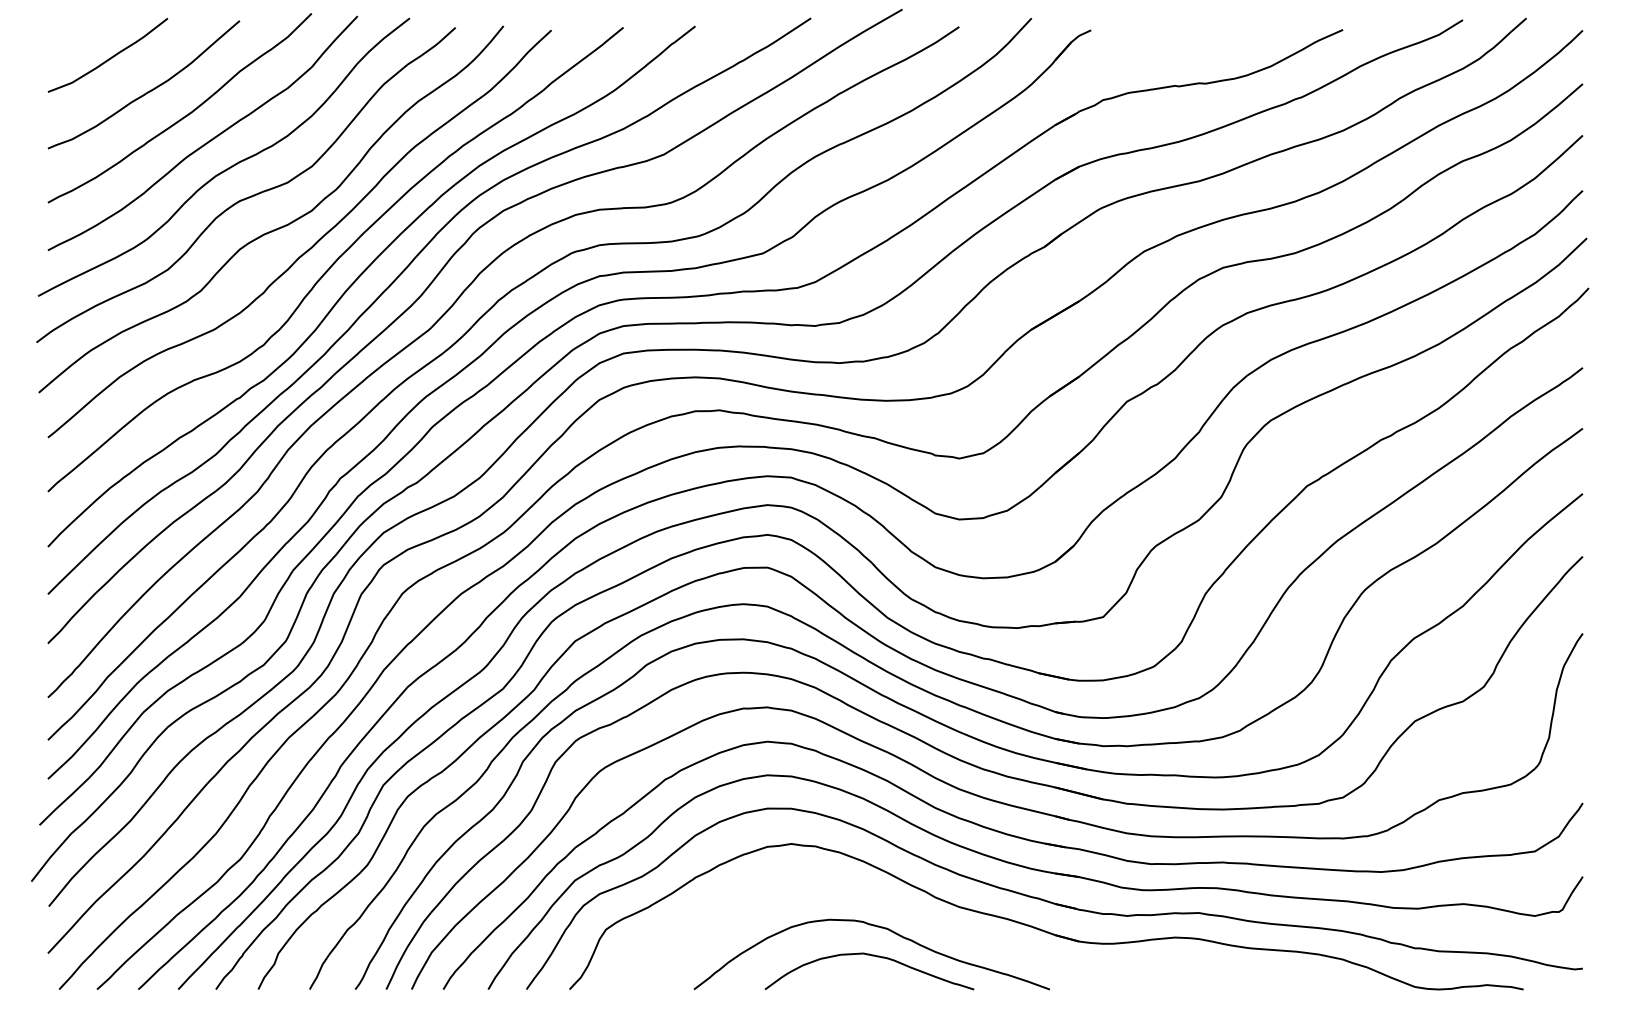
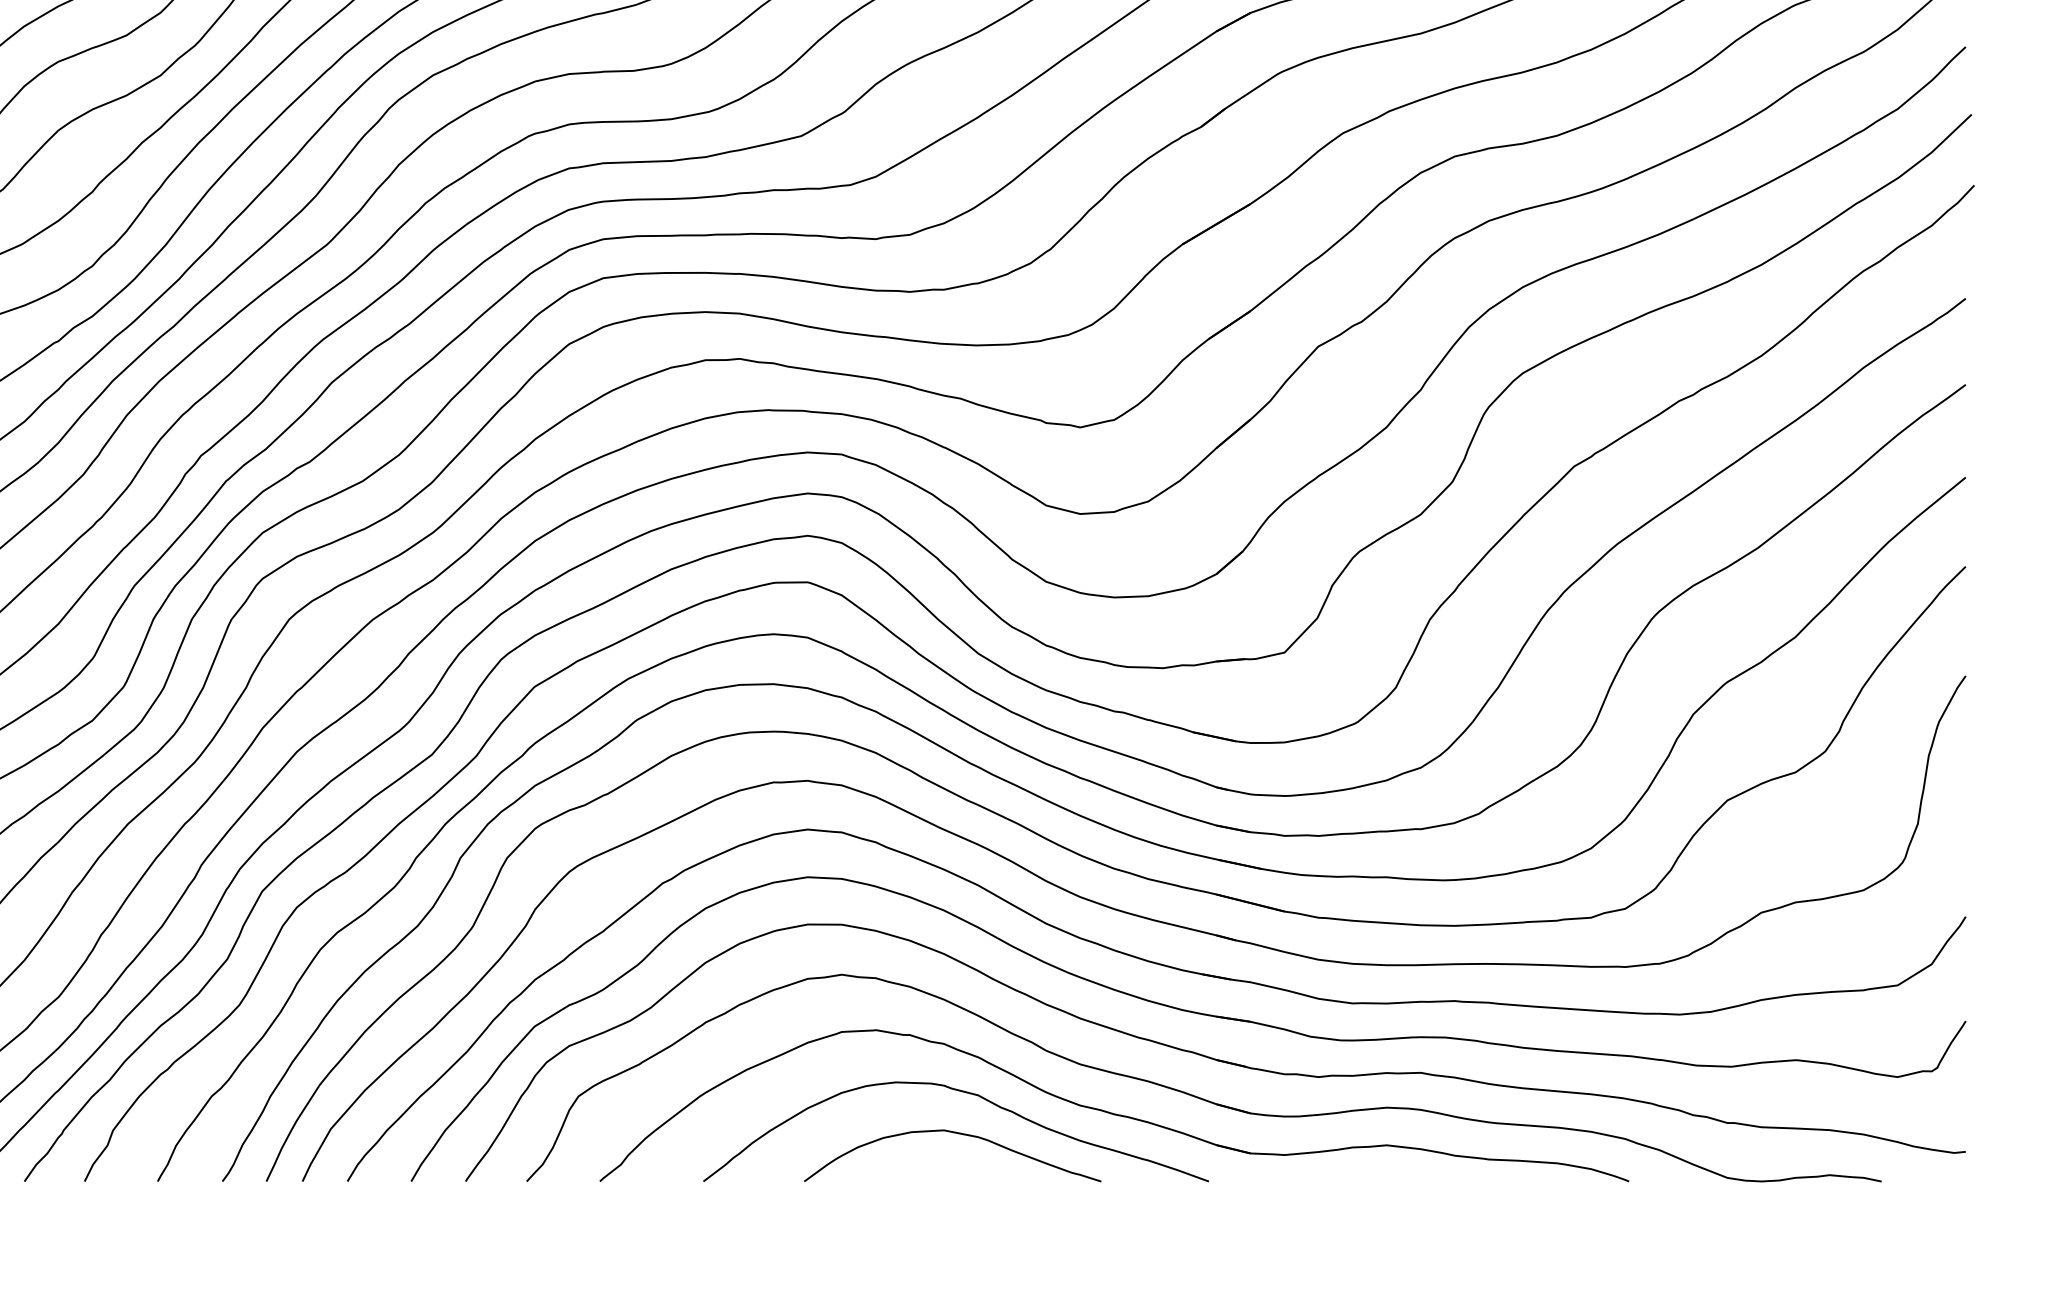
part: (982, 936) -> (1113, 1106), added

